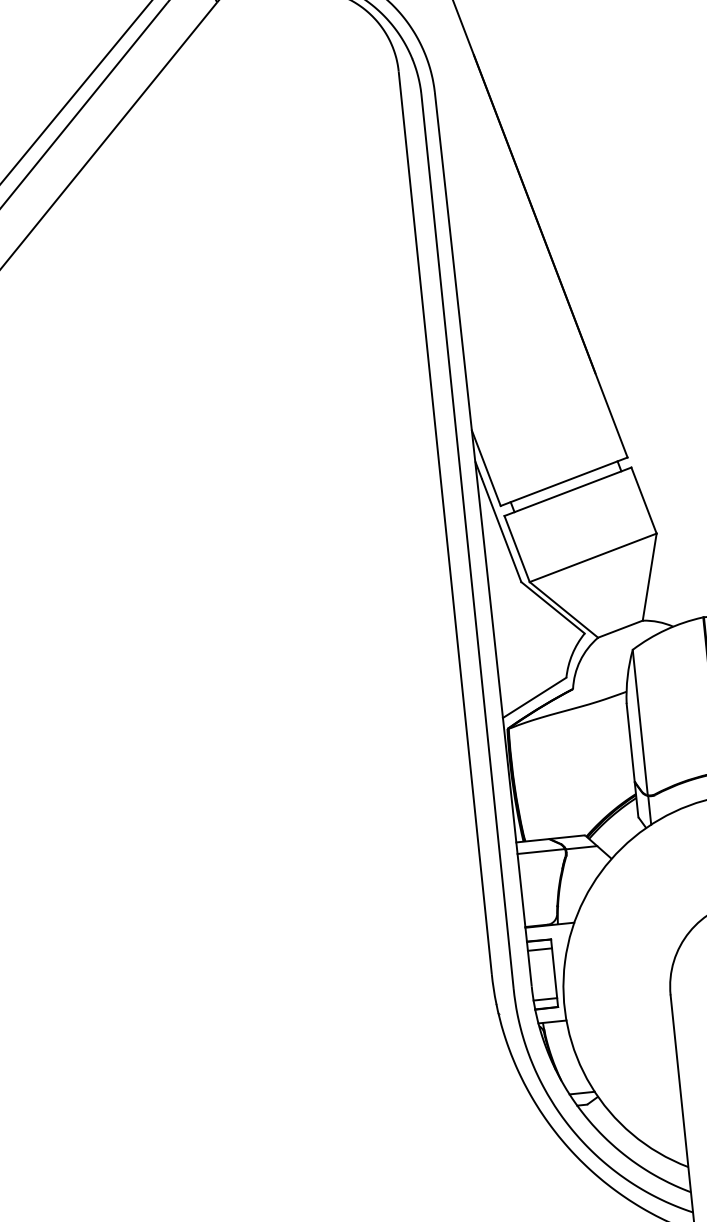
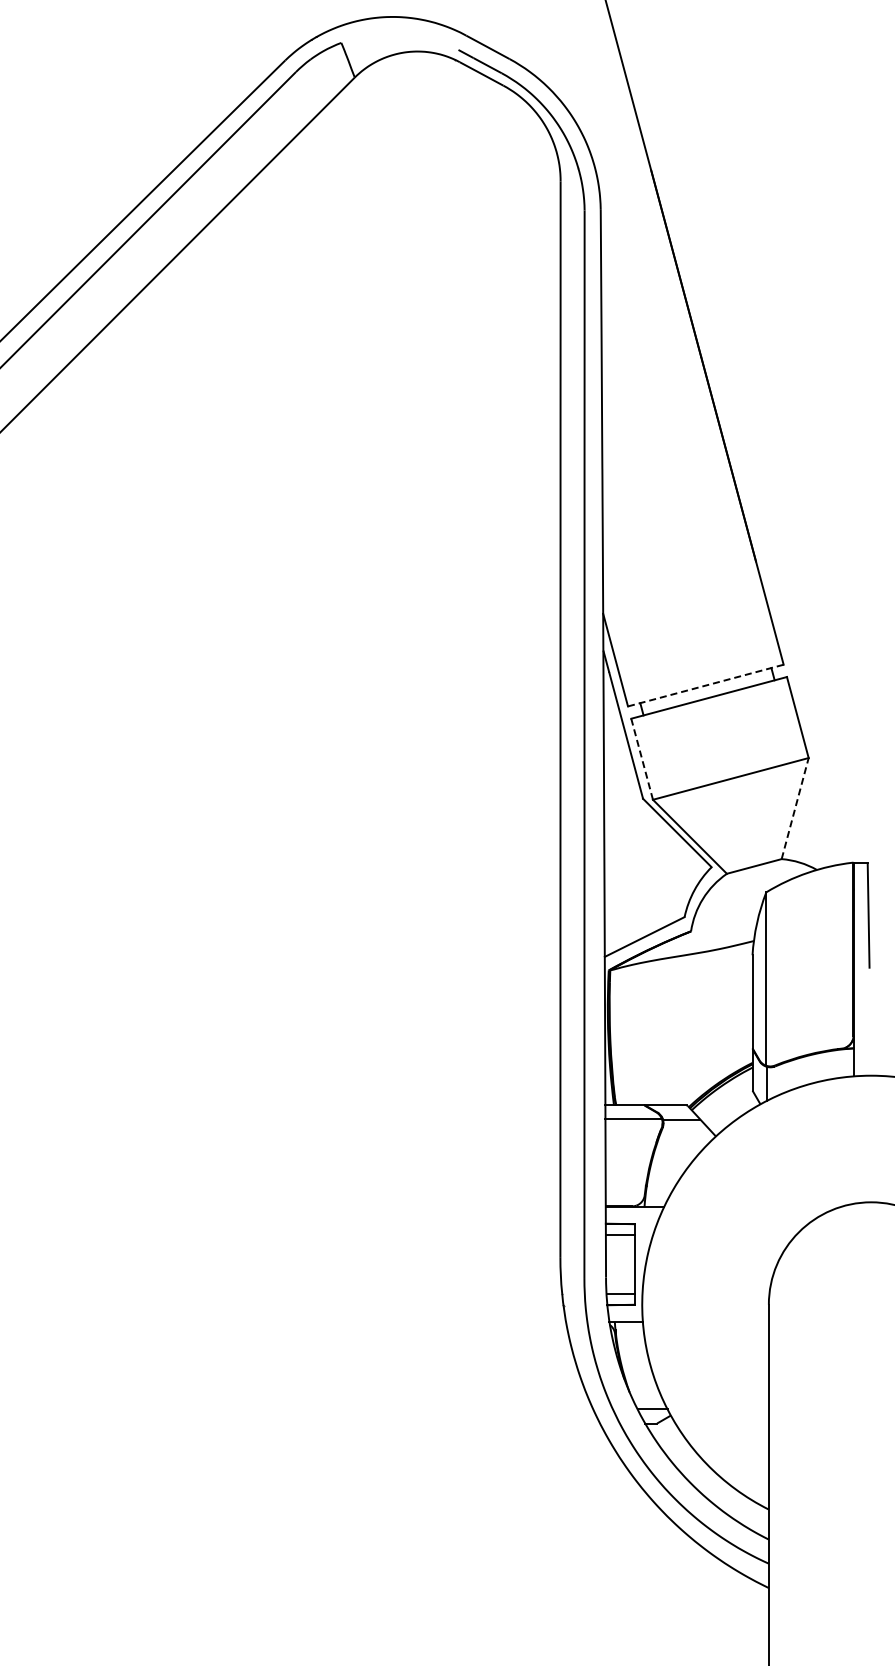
line: (563, 481) -> (705, 685), solid -> dashed
line: (517, 549) -> (642, 759), solid -> dashed
line: (649, 577) -> (795, 808), solid -> dashed

